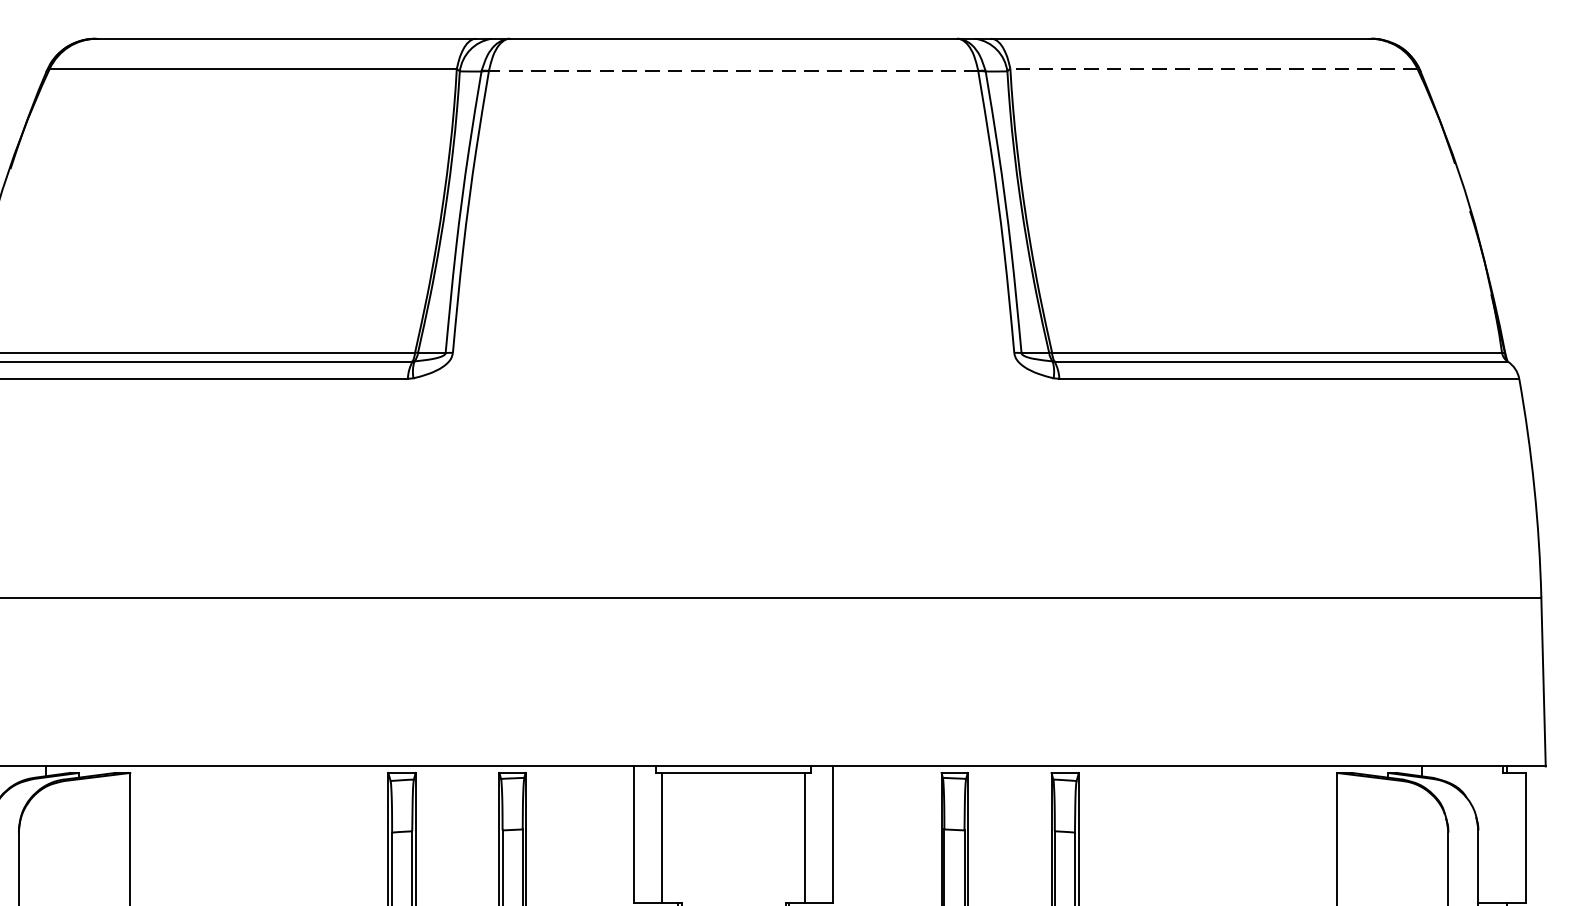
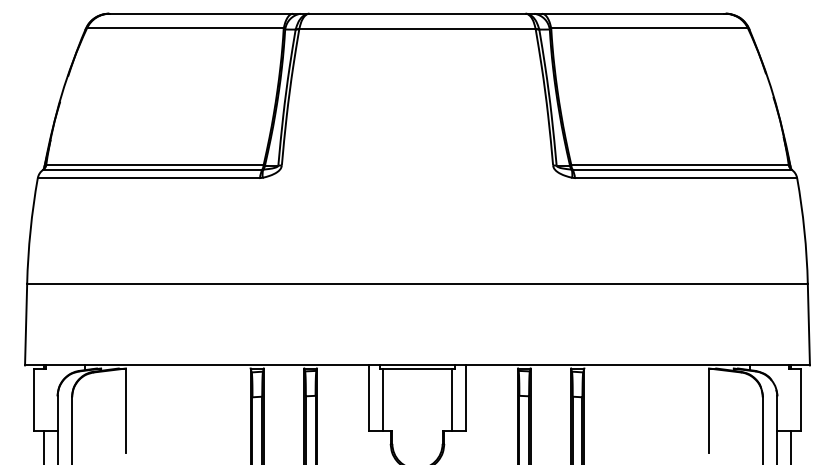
line: (1213, 69) -> (649, 28), dashed -> solid
line: (733, 71) -> (417, 29), dashed -> solid

